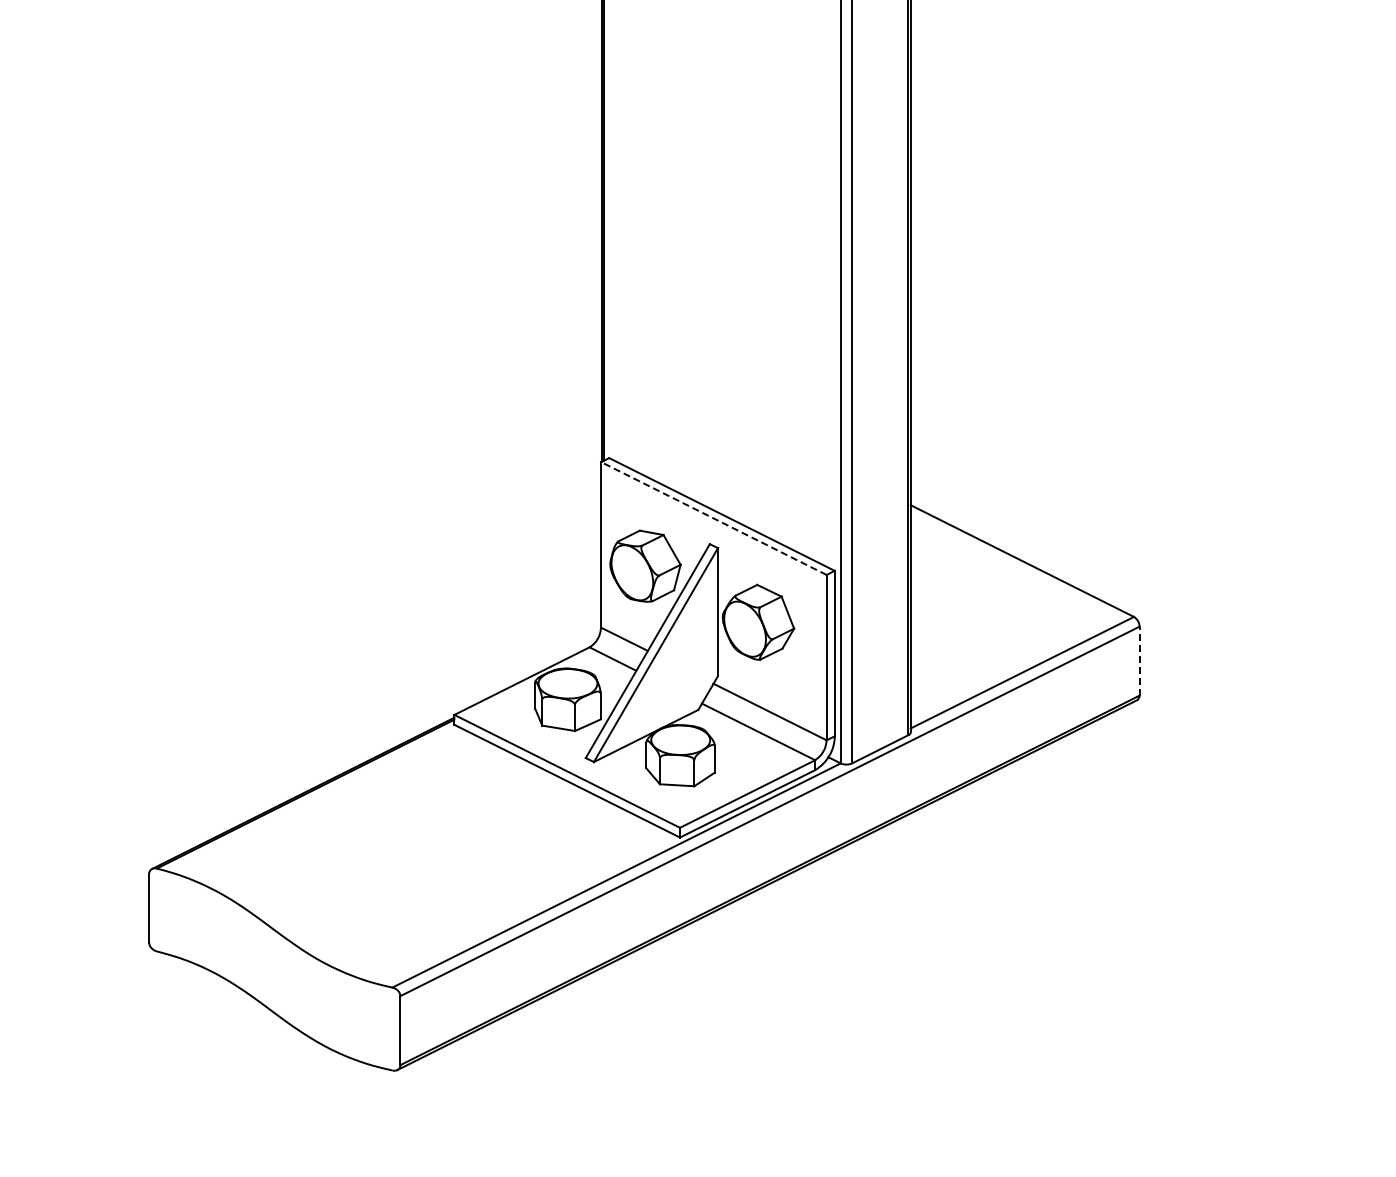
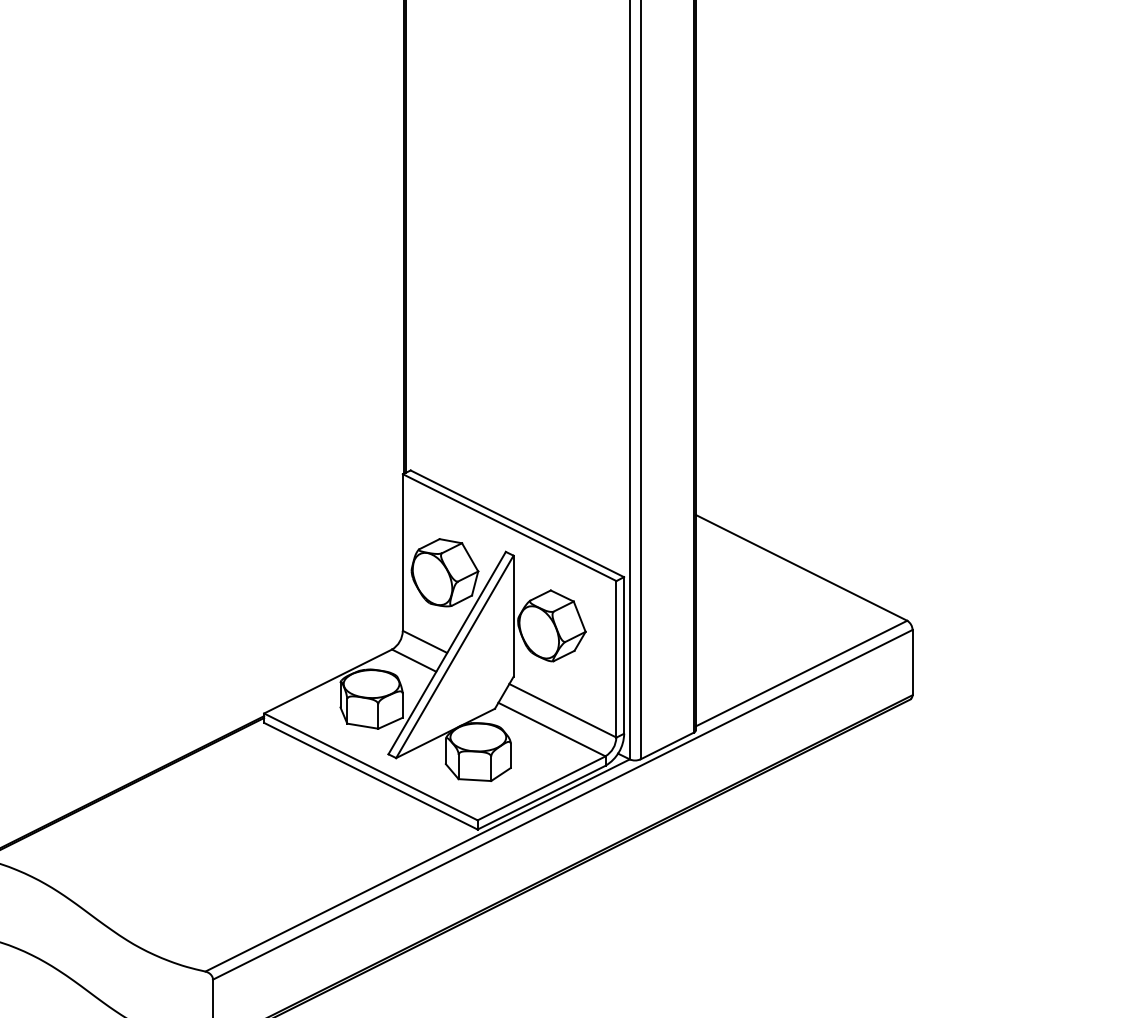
line: (713, 518) -> (509, 527), dashed -> solid
line: (1139, 660) -> (912, 662), dashed -> solid

